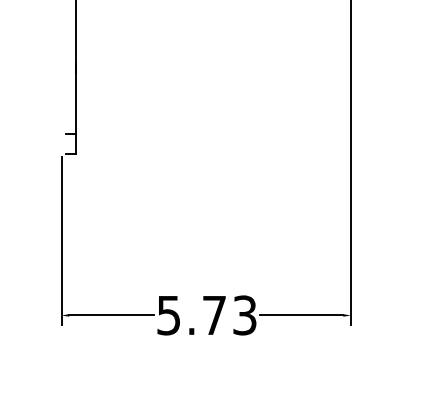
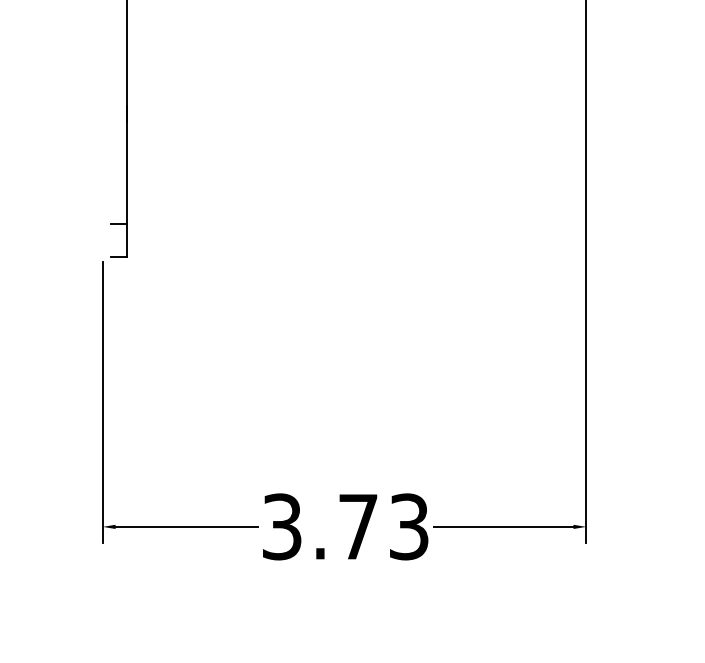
text: (169, 314) -> (283, 525), 5.73 -> 3.73

